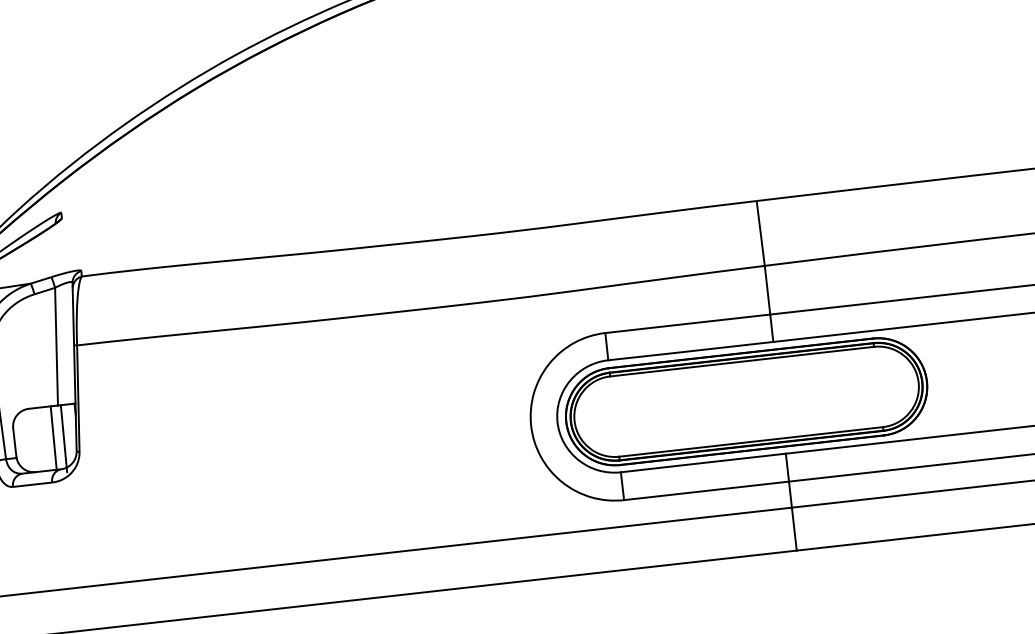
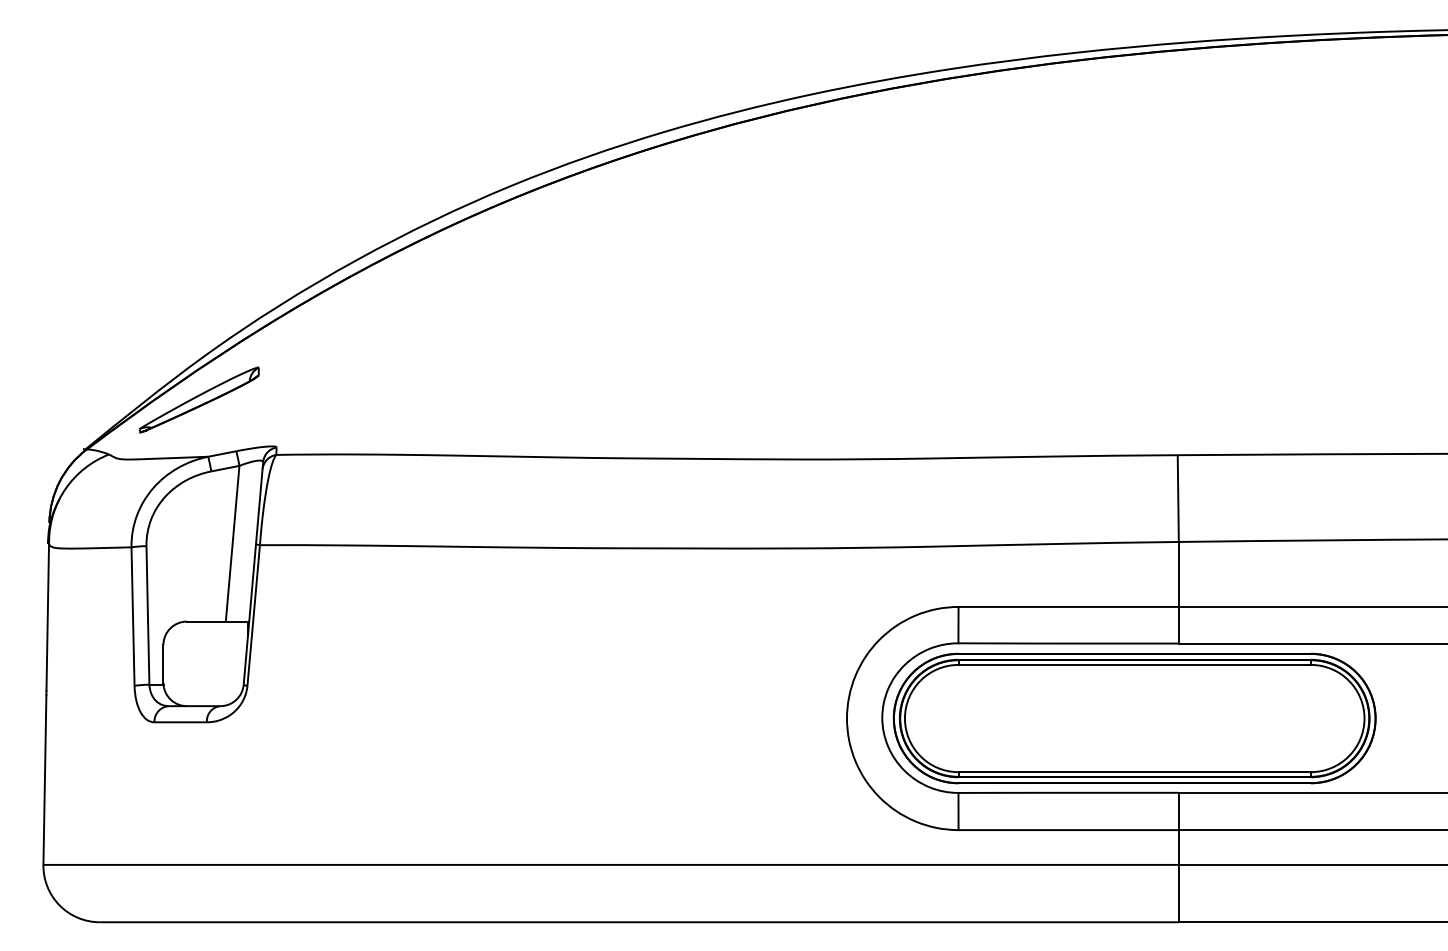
line: (53, 437) -> (215, 663), removed
line: (63, 438) -> (228, 665), removed

